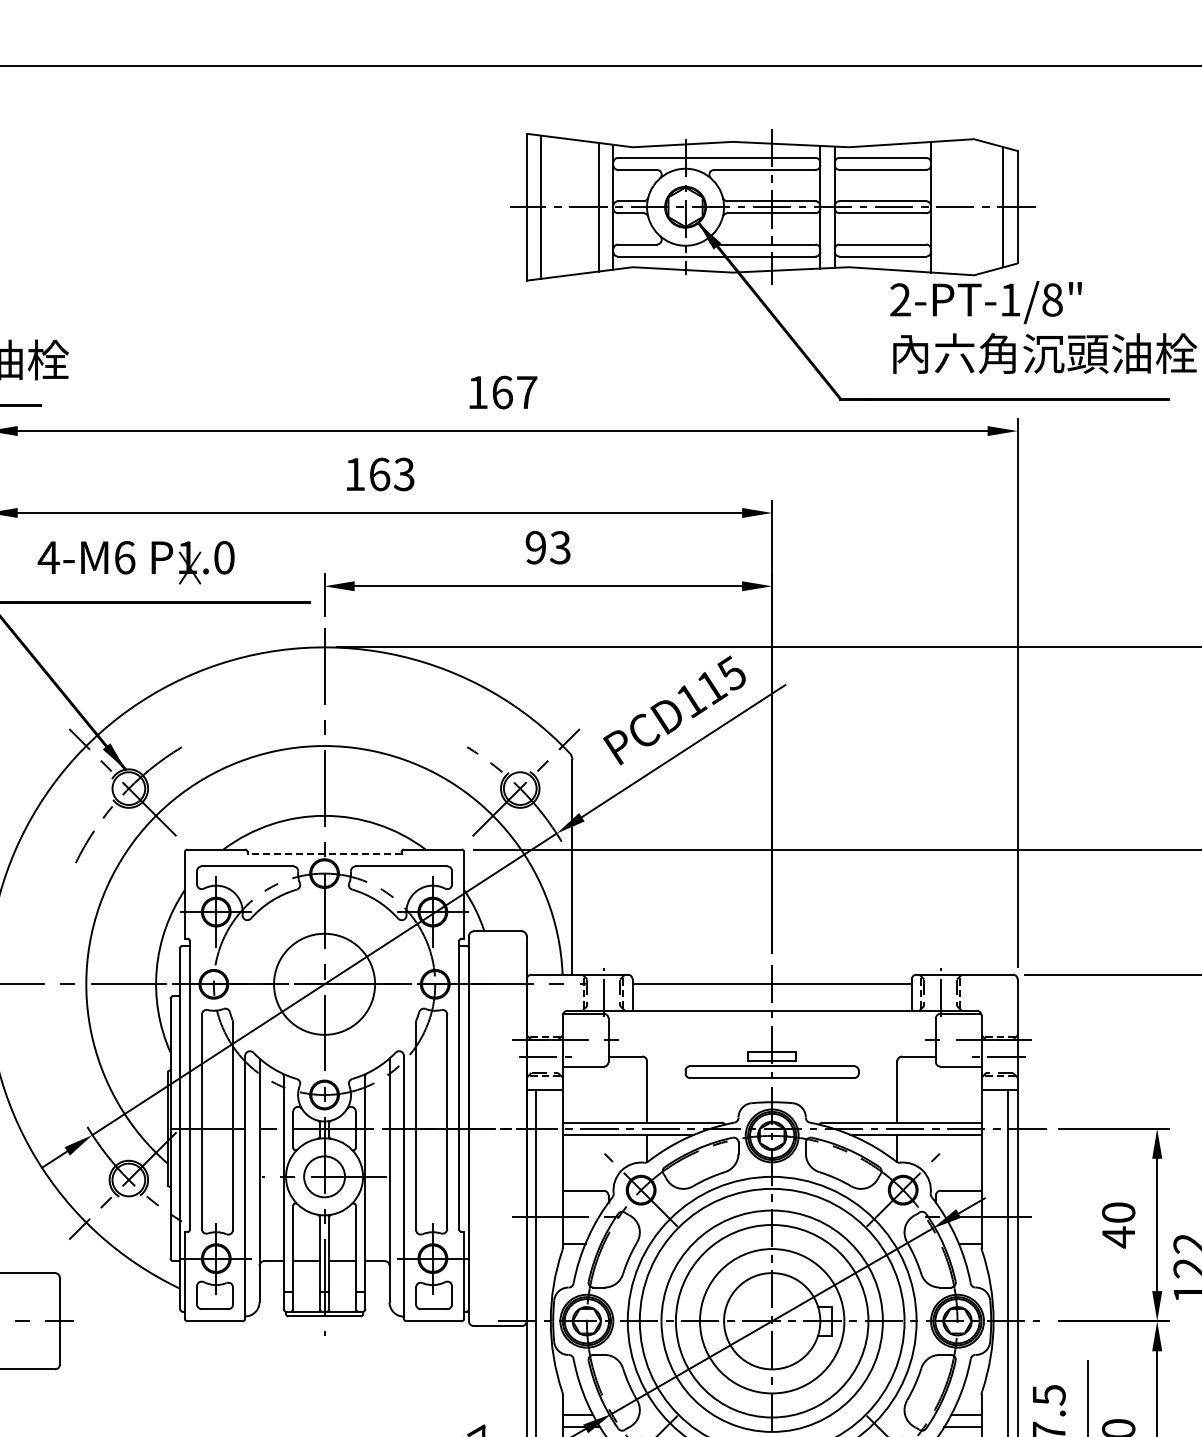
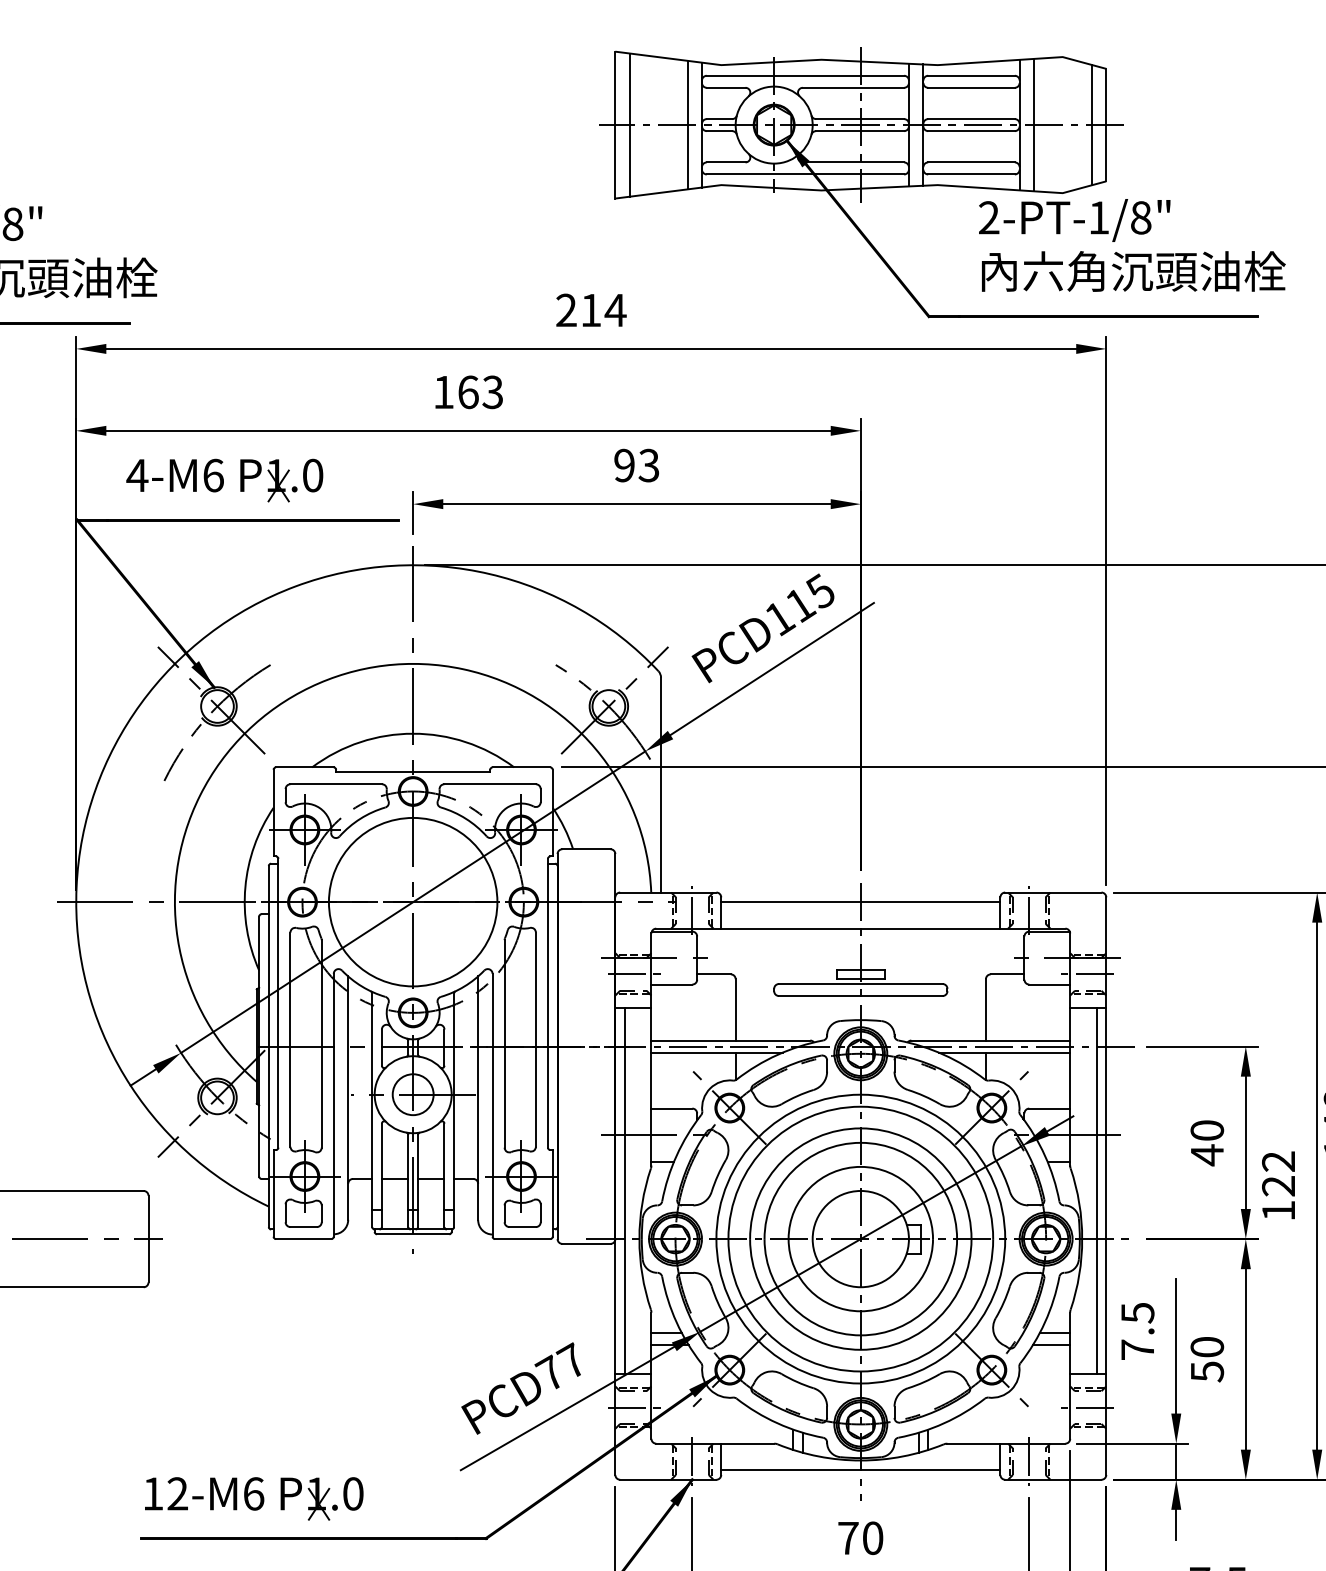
line: (945, 206) -> (1034, 124), added
text: (502, 392) -> (591, 310), 167 -> 214
line: (323, 854) -> (412, 772), dashed -> solid
circle: (323, 983) -> (412, 901), size x1.67

